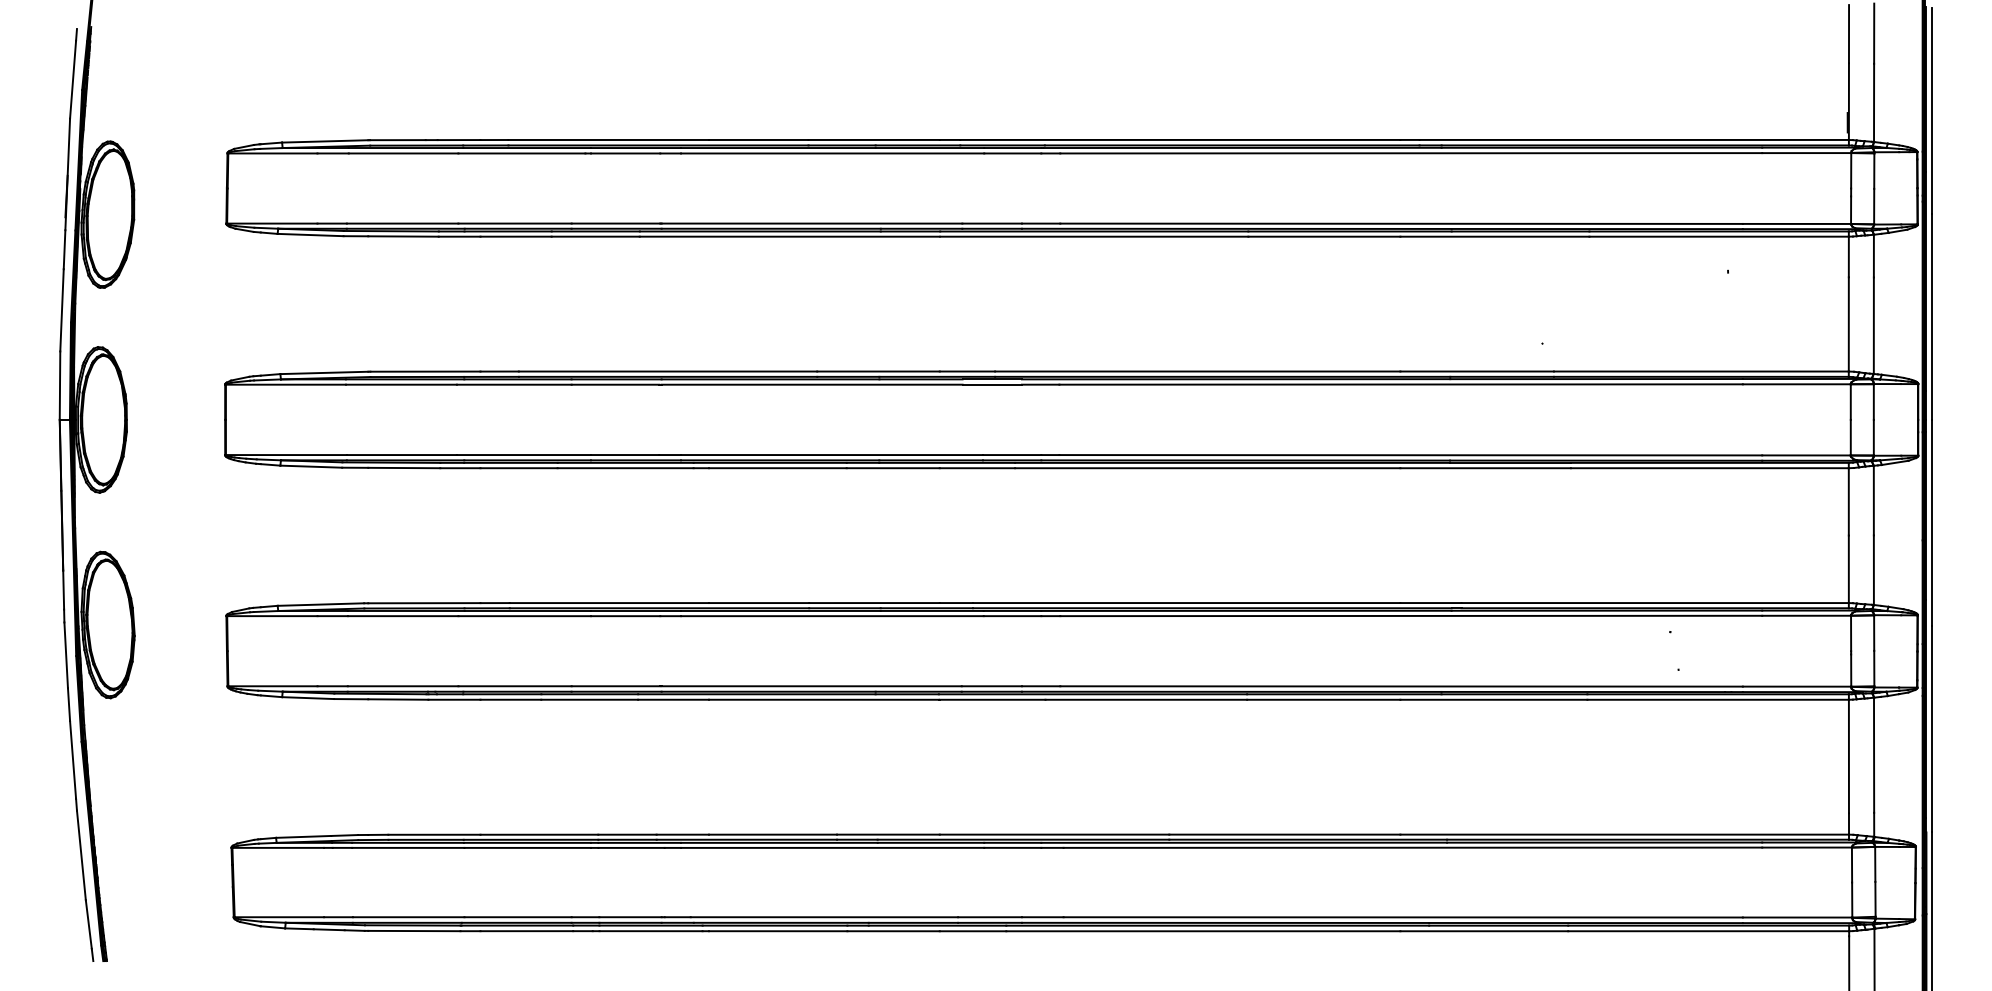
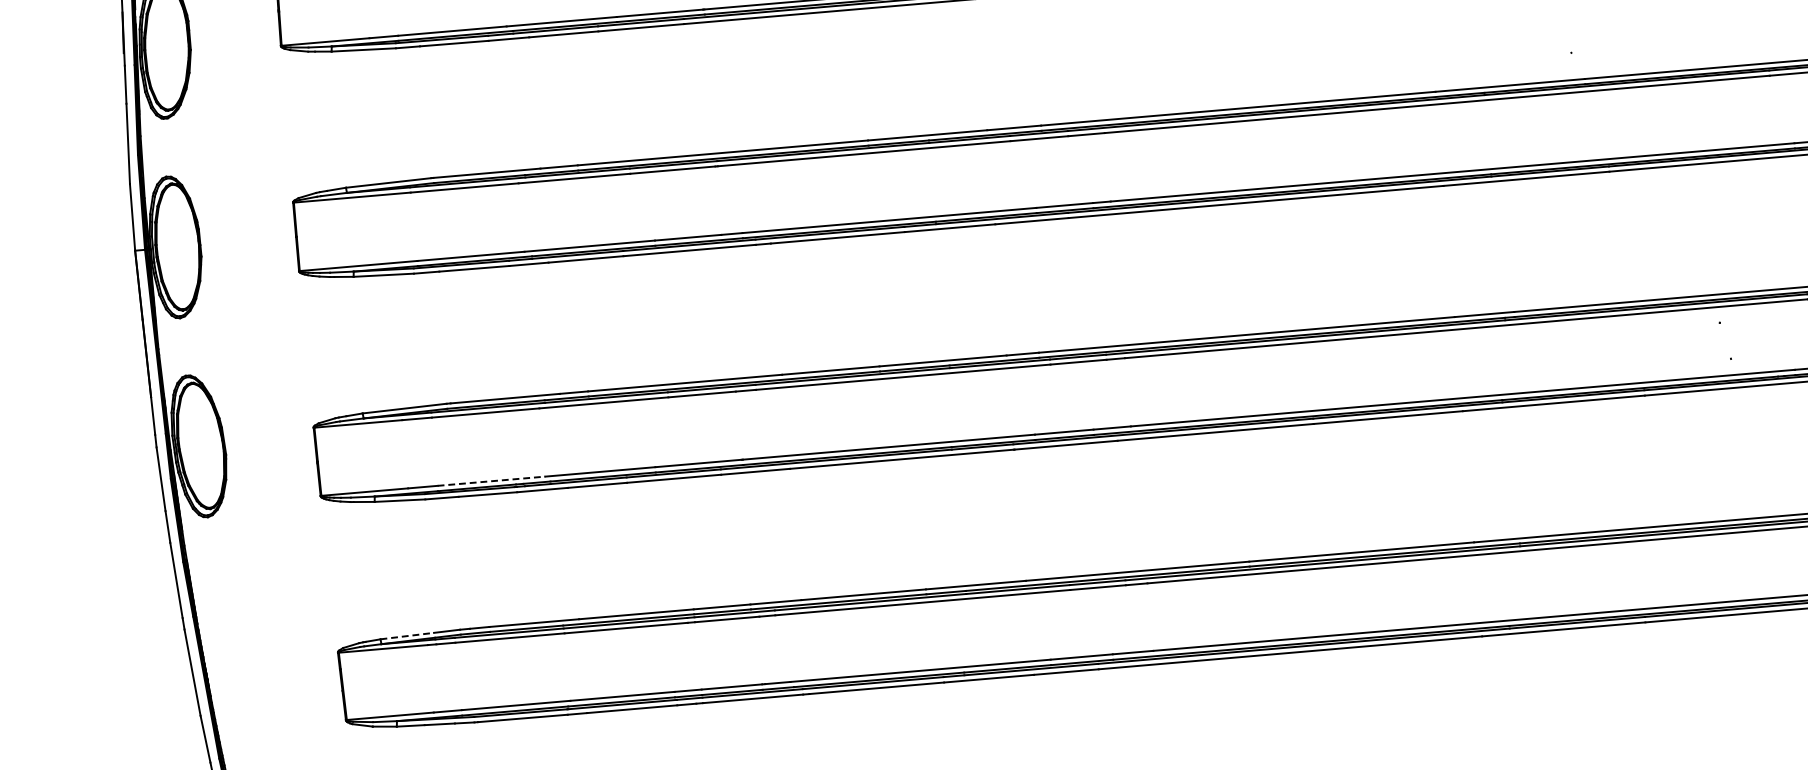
line: (403, 686) -> (491, 481), solid -> dashed
line: (303, 836) -> (407, 635), solid -> dashed

